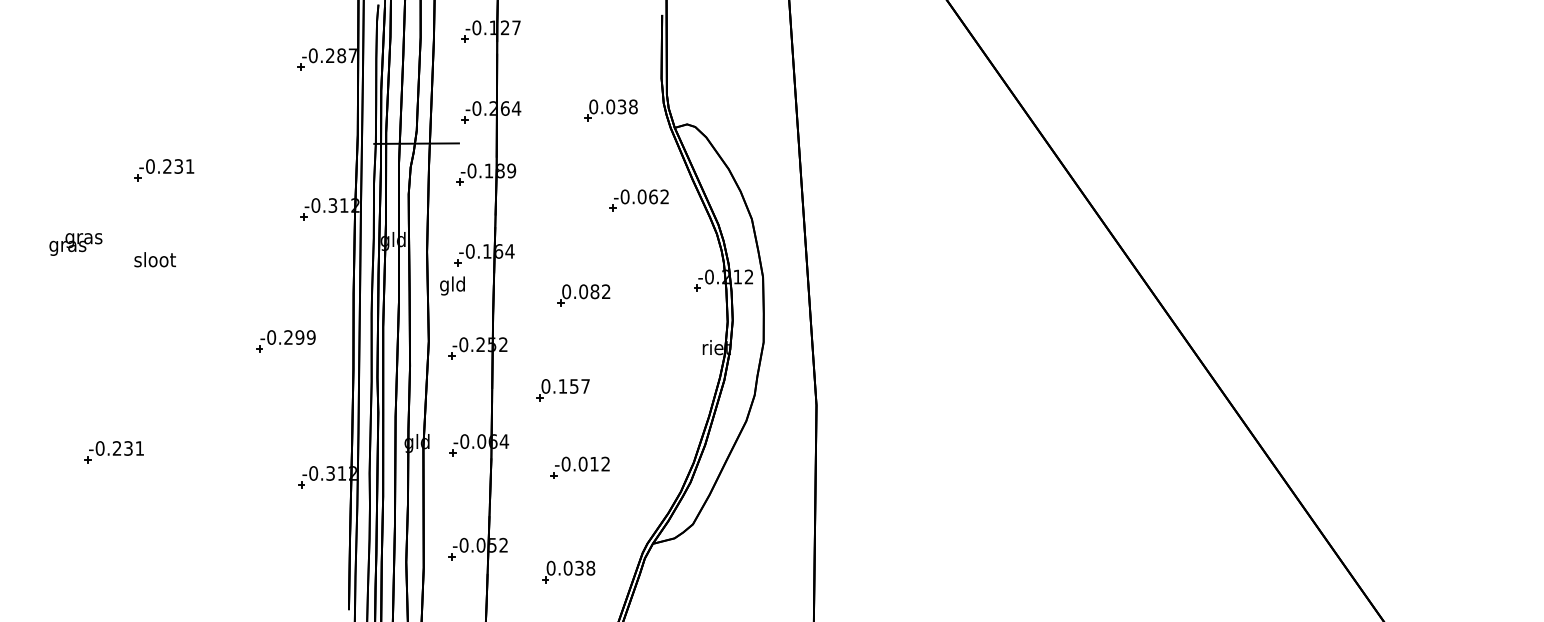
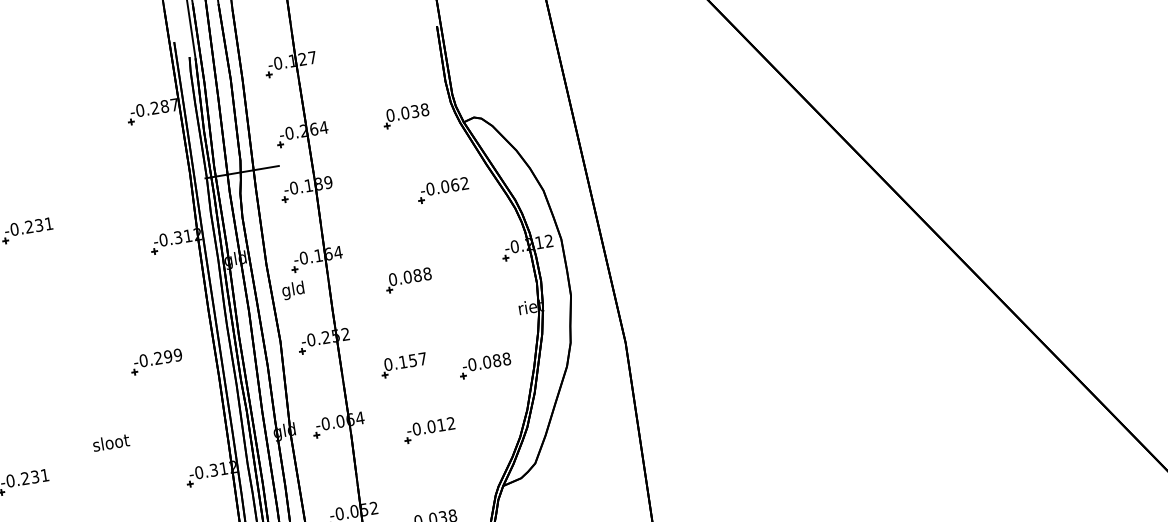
text: (154, 259) -> (110, 442), moved
text: (606, 291) -> (427, 273), 0.082 -> 0.088
part: (654, 405) -> (485, 365), added

